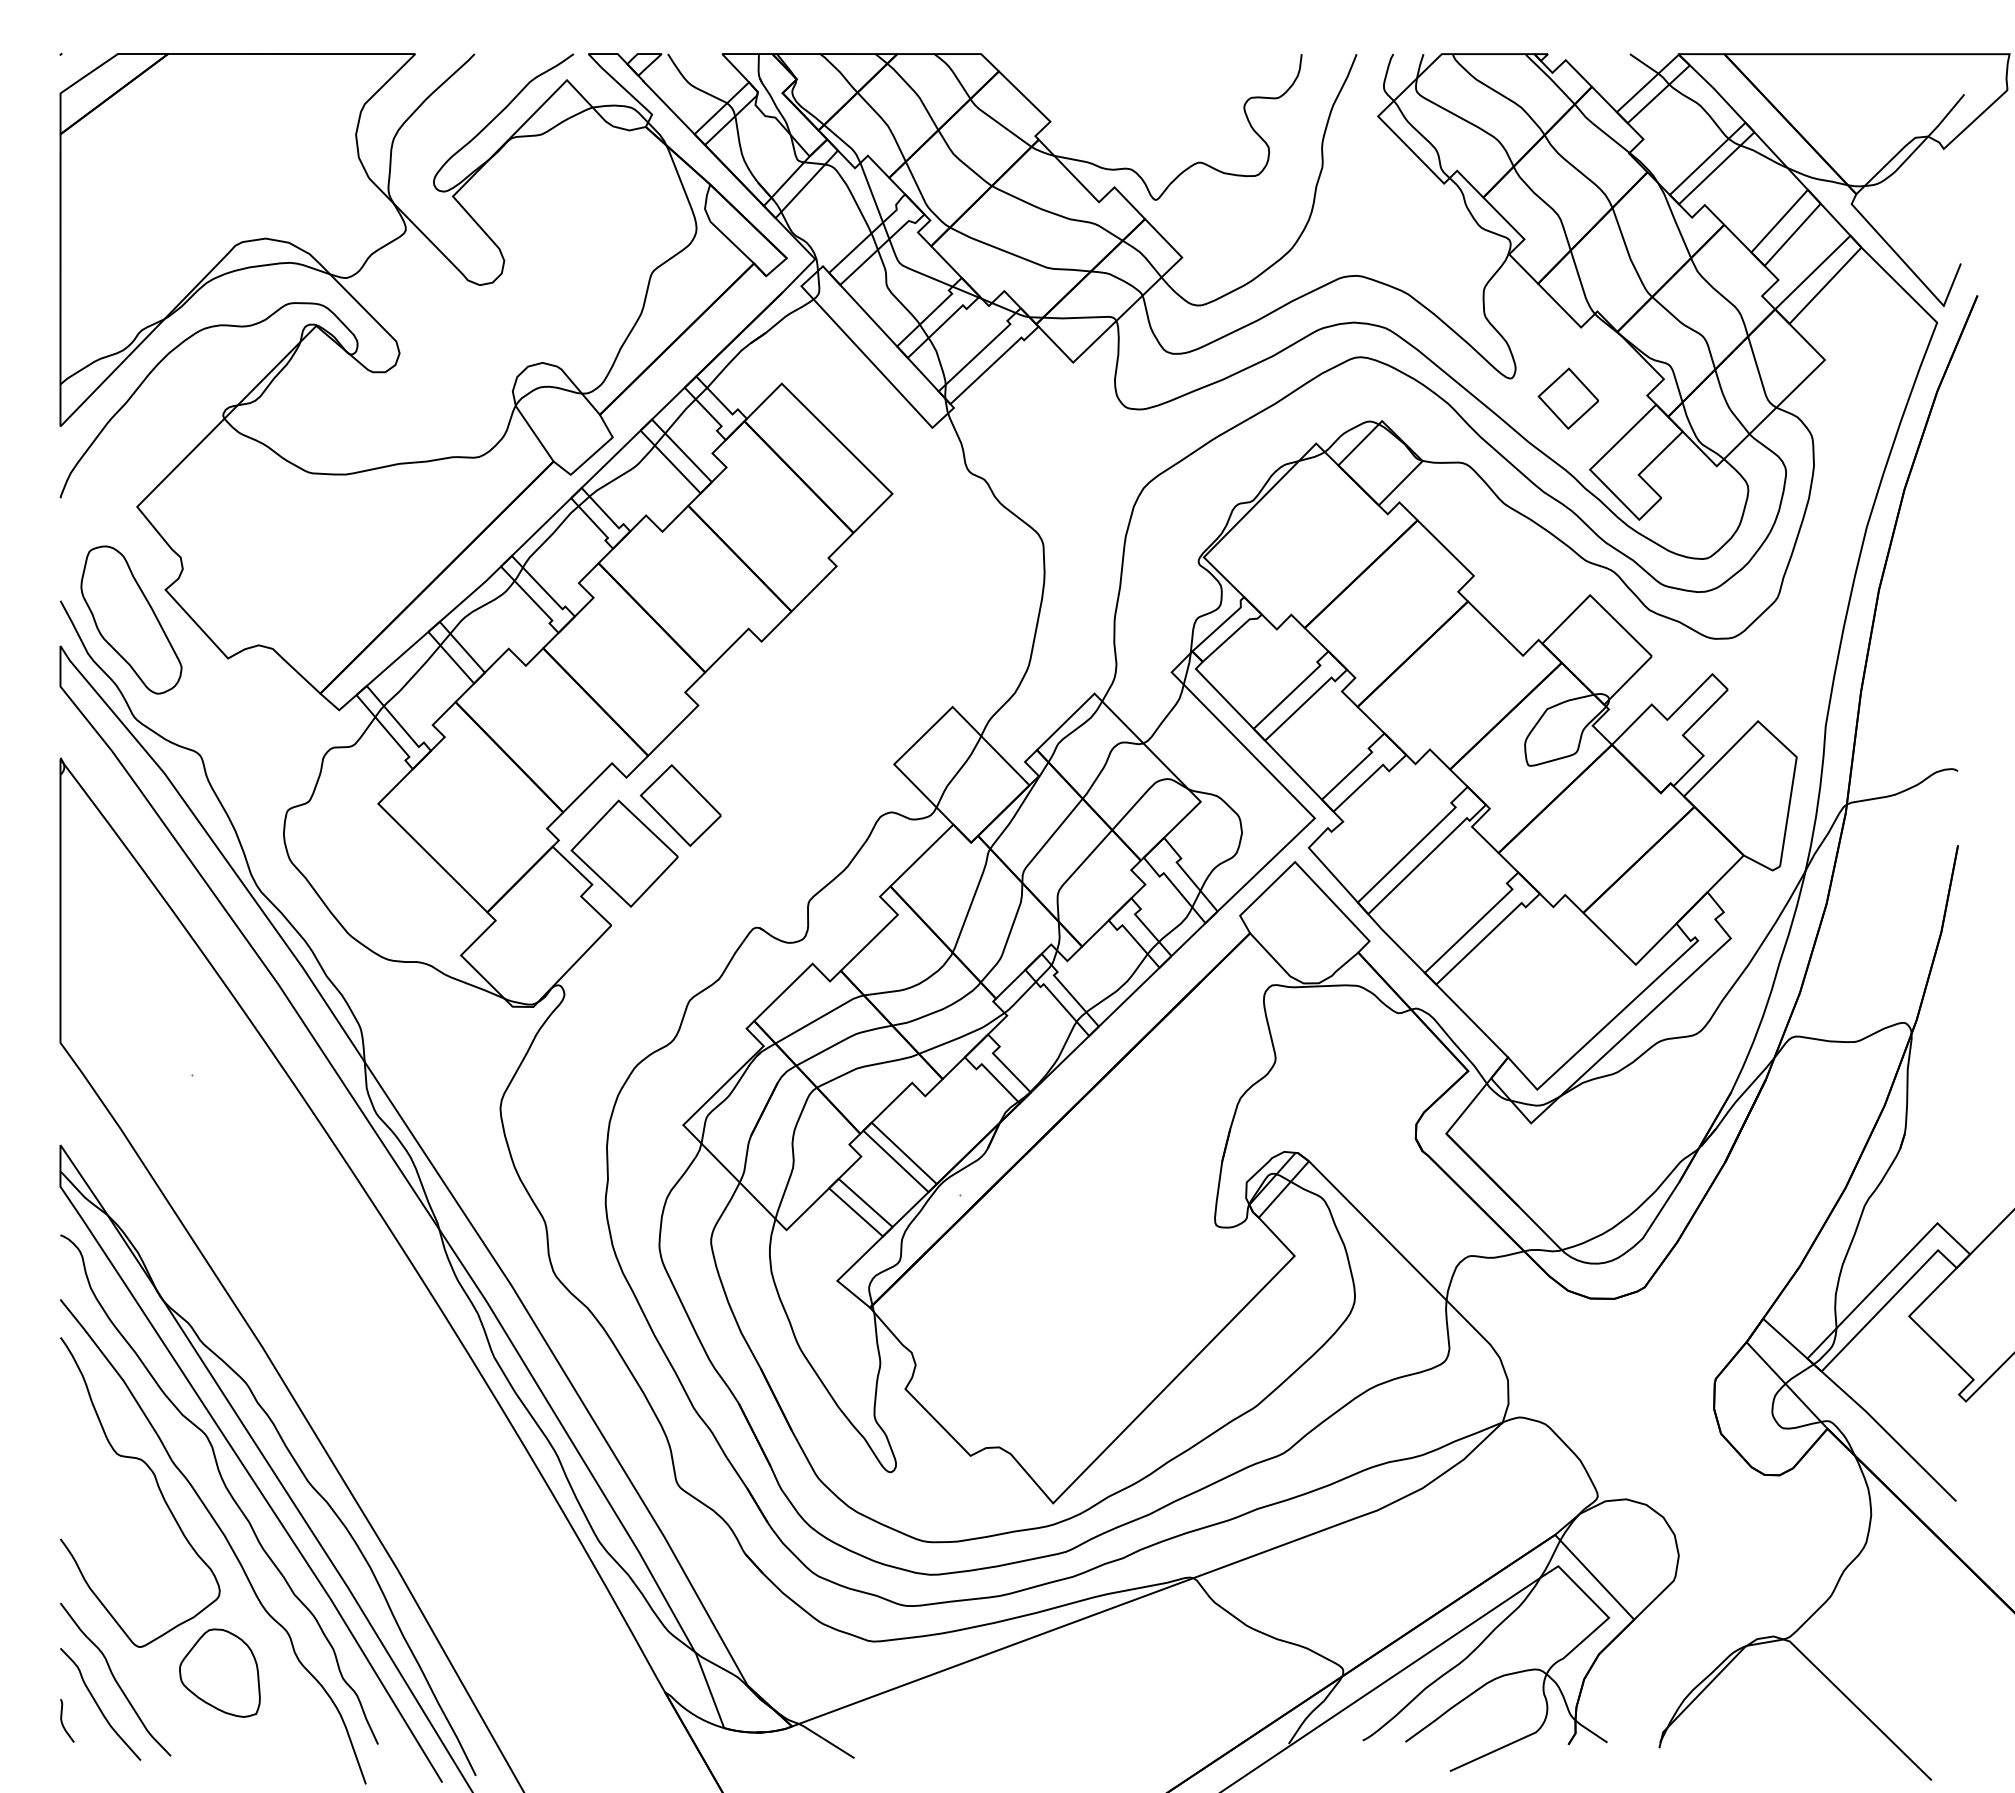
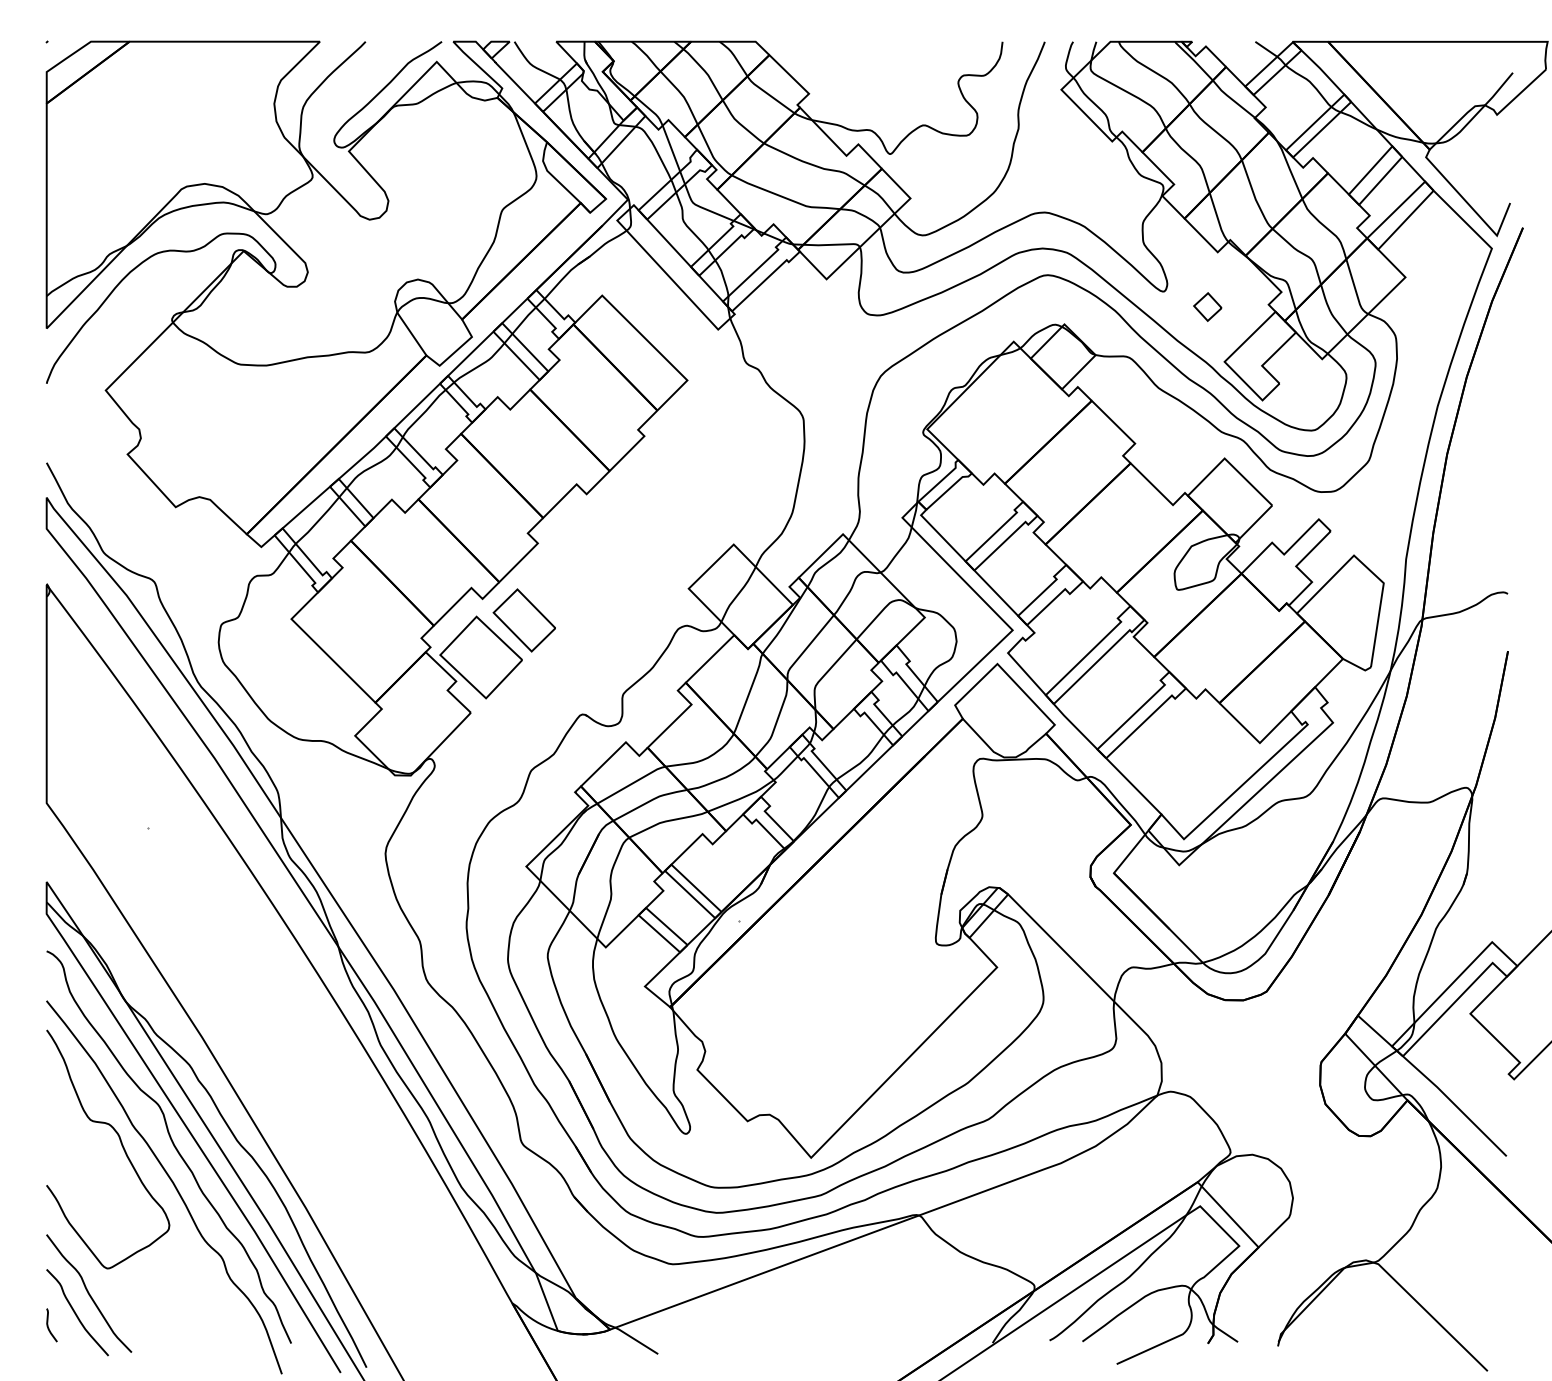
part: (1567, 398) -> (1207, 306), size x0.6
part: (131, 619) -> (101, 477), removed
part: (219, 1672) -> (169, 1288), removed

